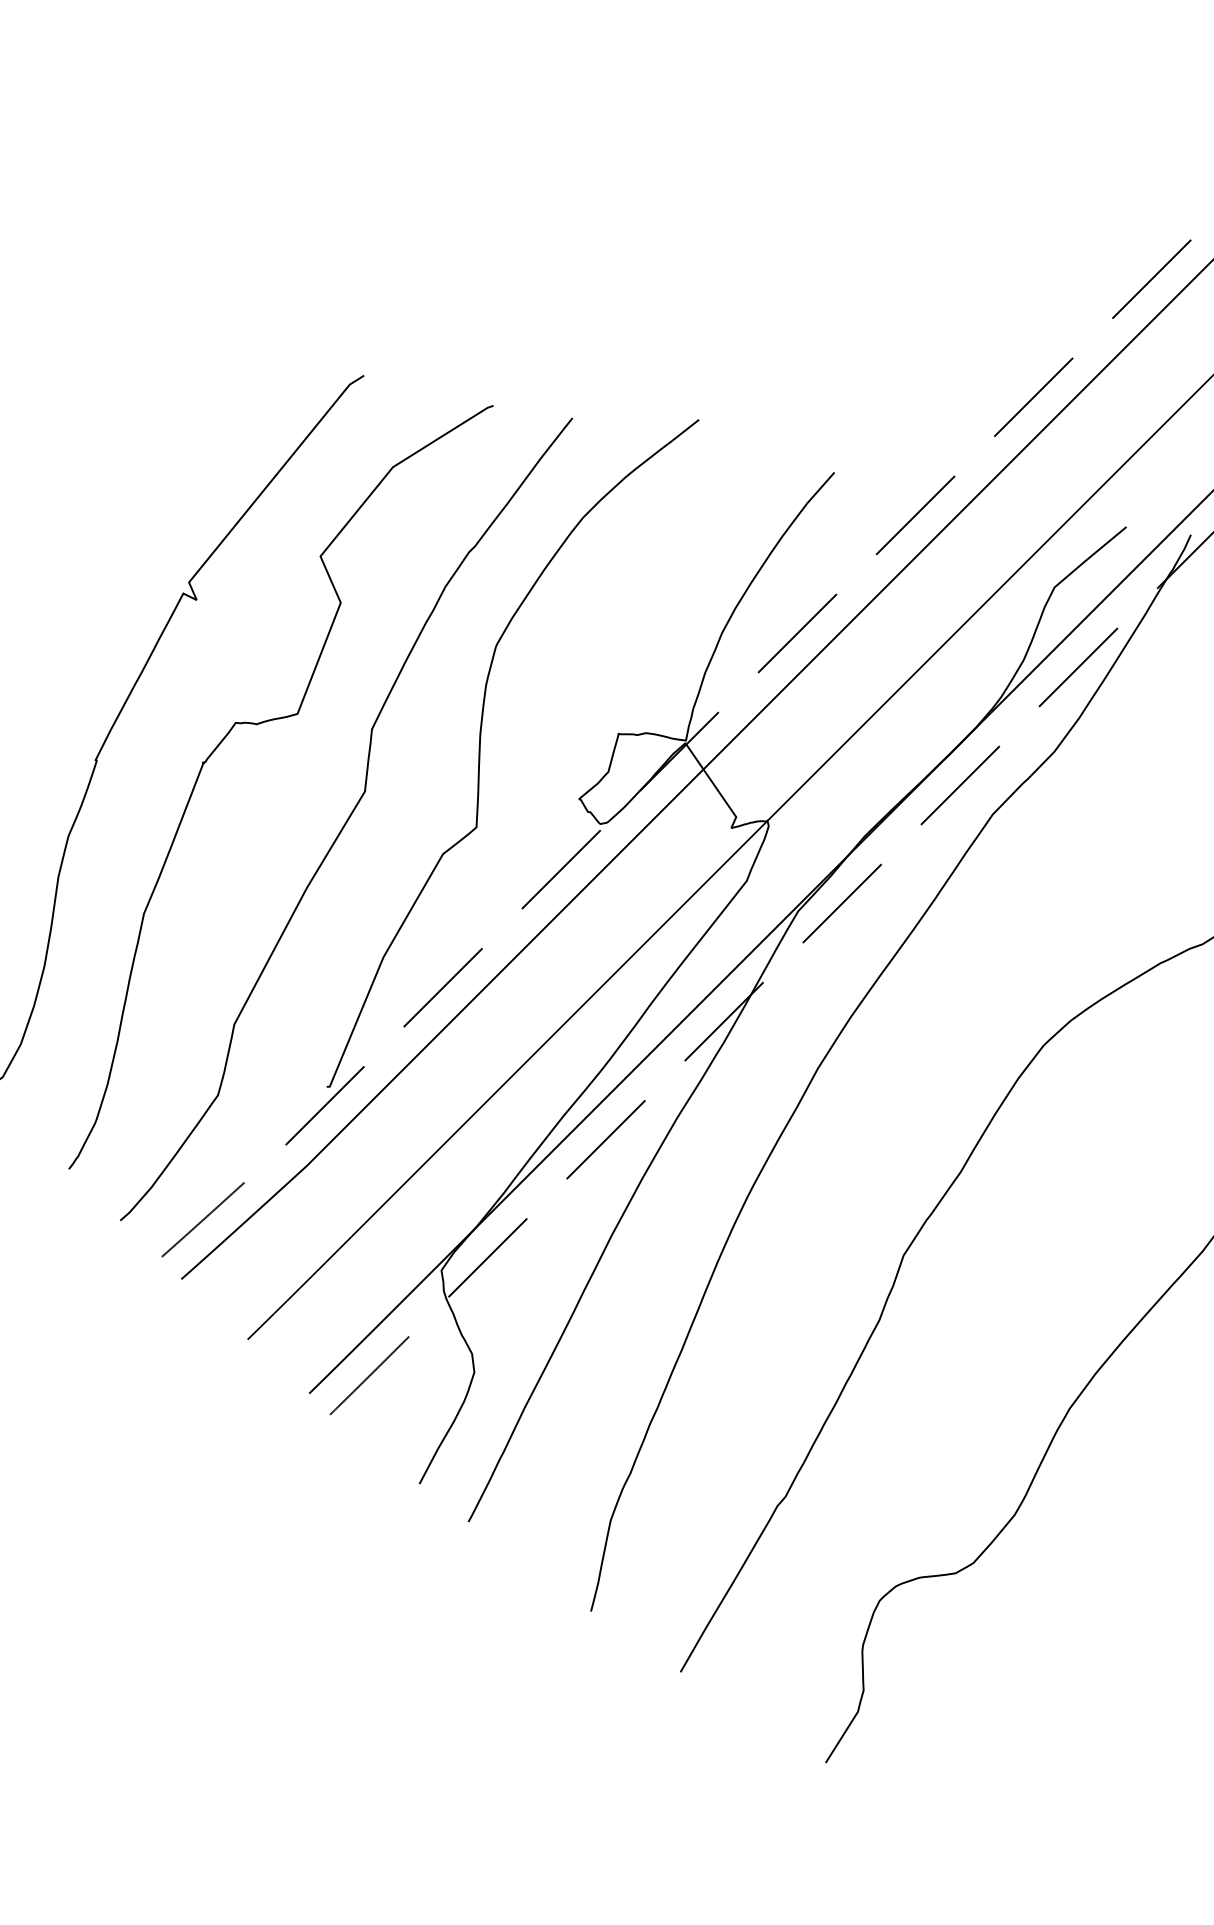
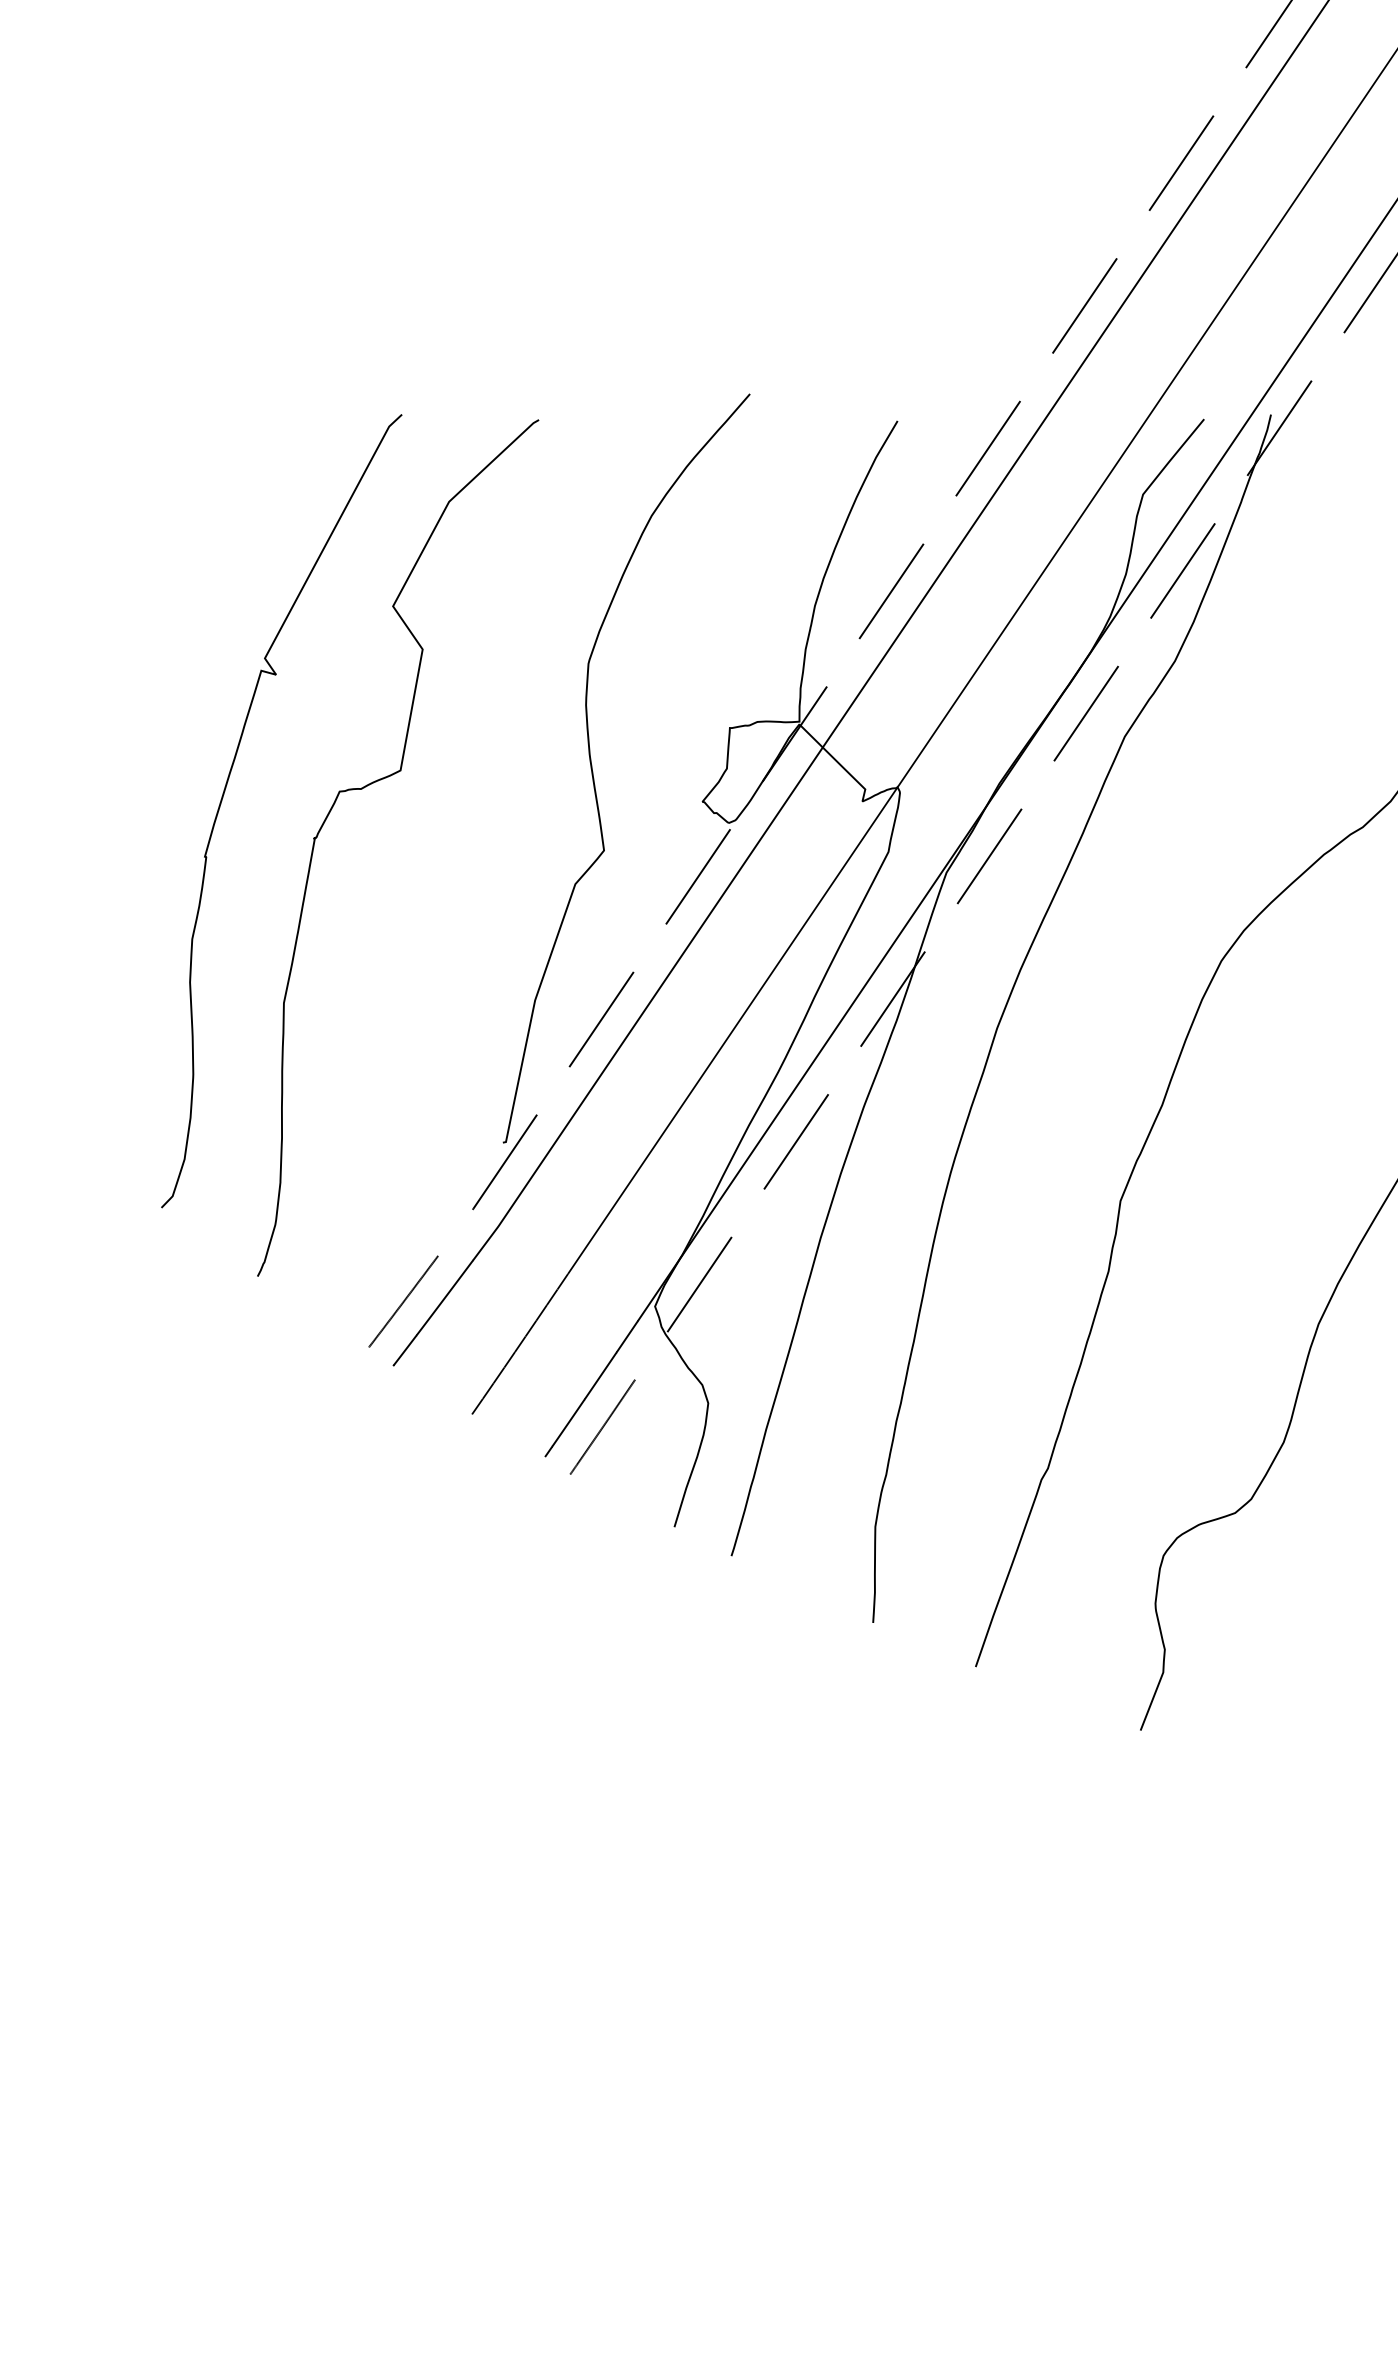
curve: (347, 819) -> (471, 867), removed

